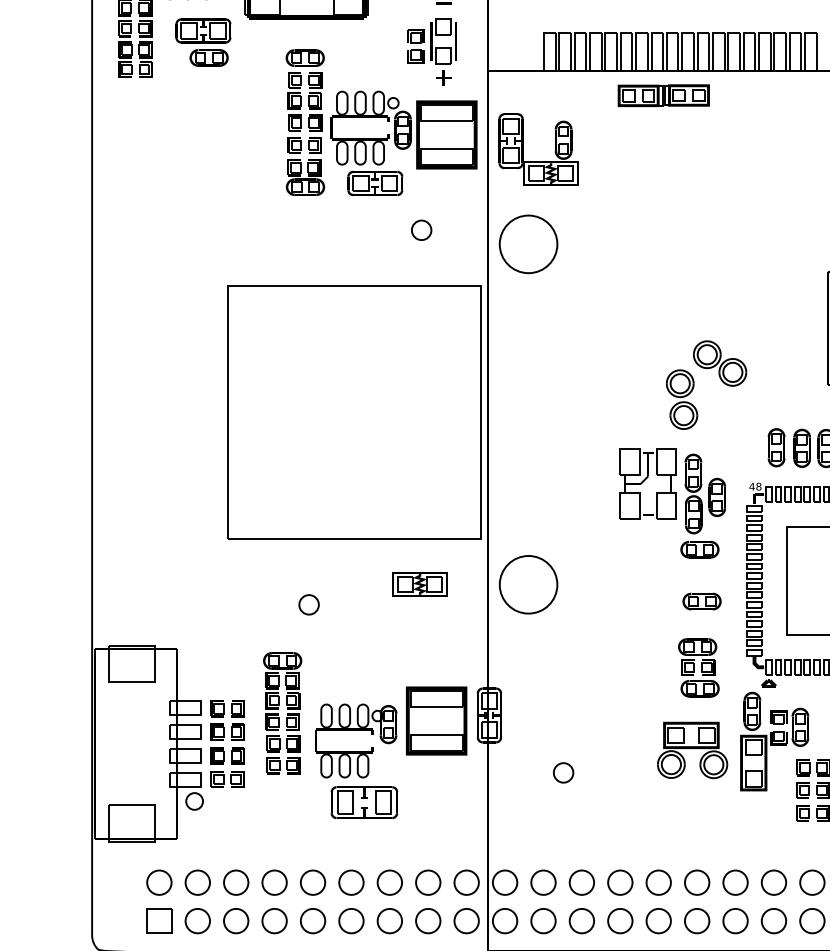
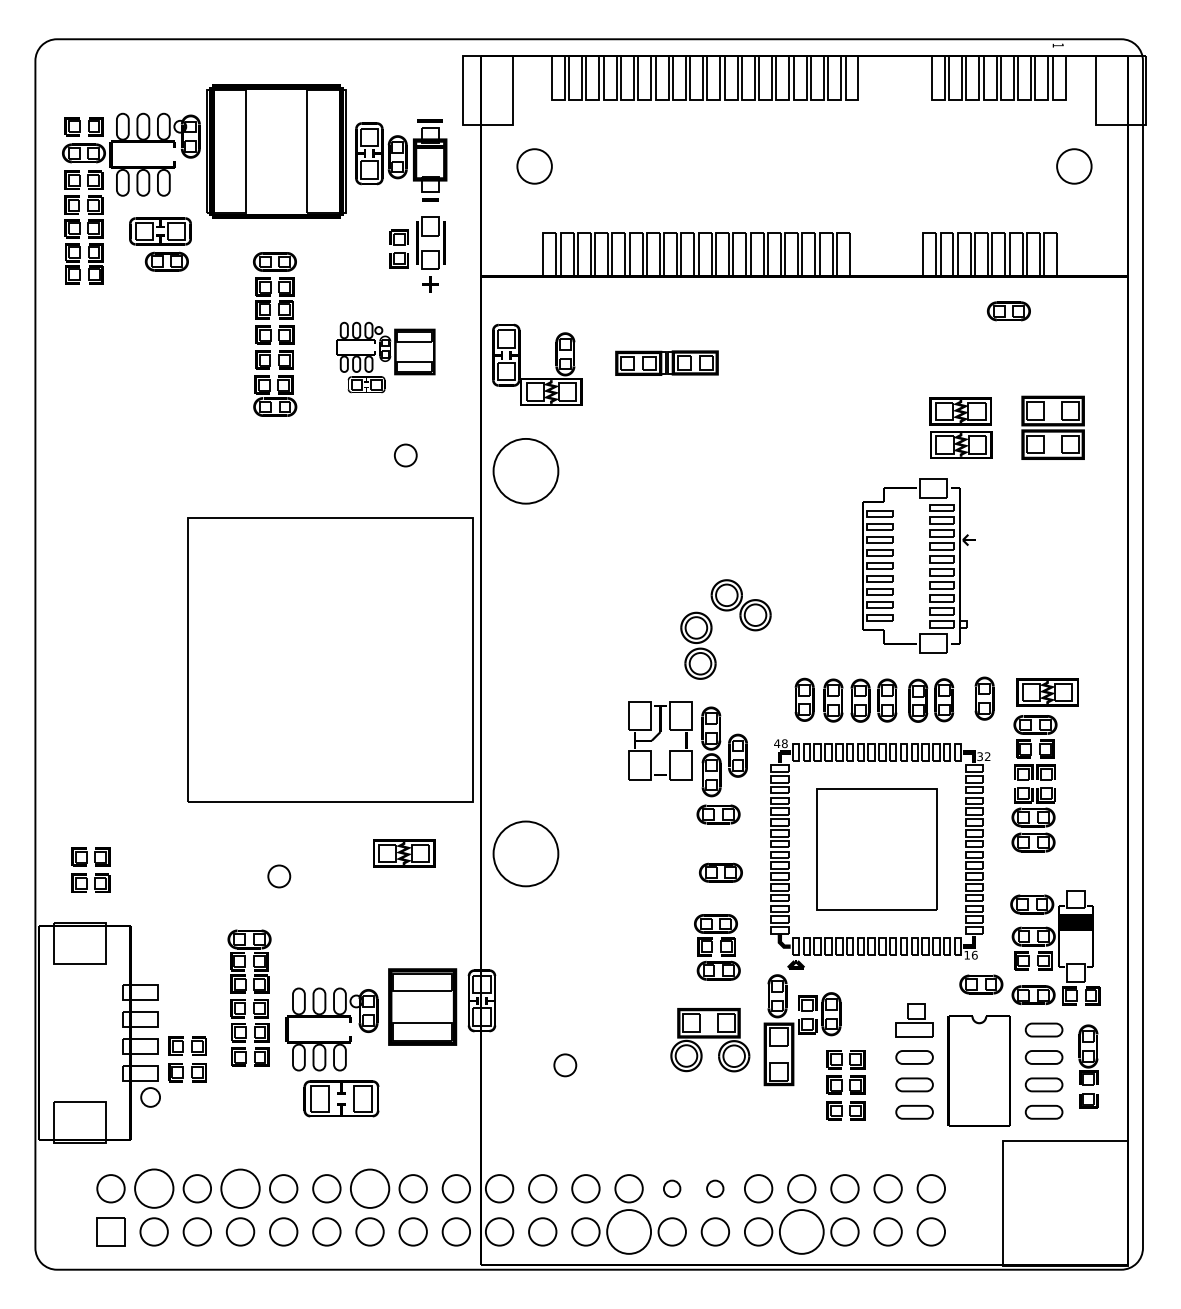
part: (663, 95) -> (666, 362), moved
part: (403, 143) -> (385, 357), size x0.6
part: (227, 719) -> (90, 869), moved
circle: (197, 882) -> (153, 1188), size x1.4
circle: (274, 882) -> (240, 1188), size x1.4
circle: (389, 882) -> (369, 1188), size x1.4
circle: (658, 882) -> (671, 1188), size x0.6
circle: (696, 882) -> (714, 1188), size x0.6
circle: (619, 920) -> (628, 1231), size x1.6
circle: (773, 920) -> (801, 1231), size x1.6

